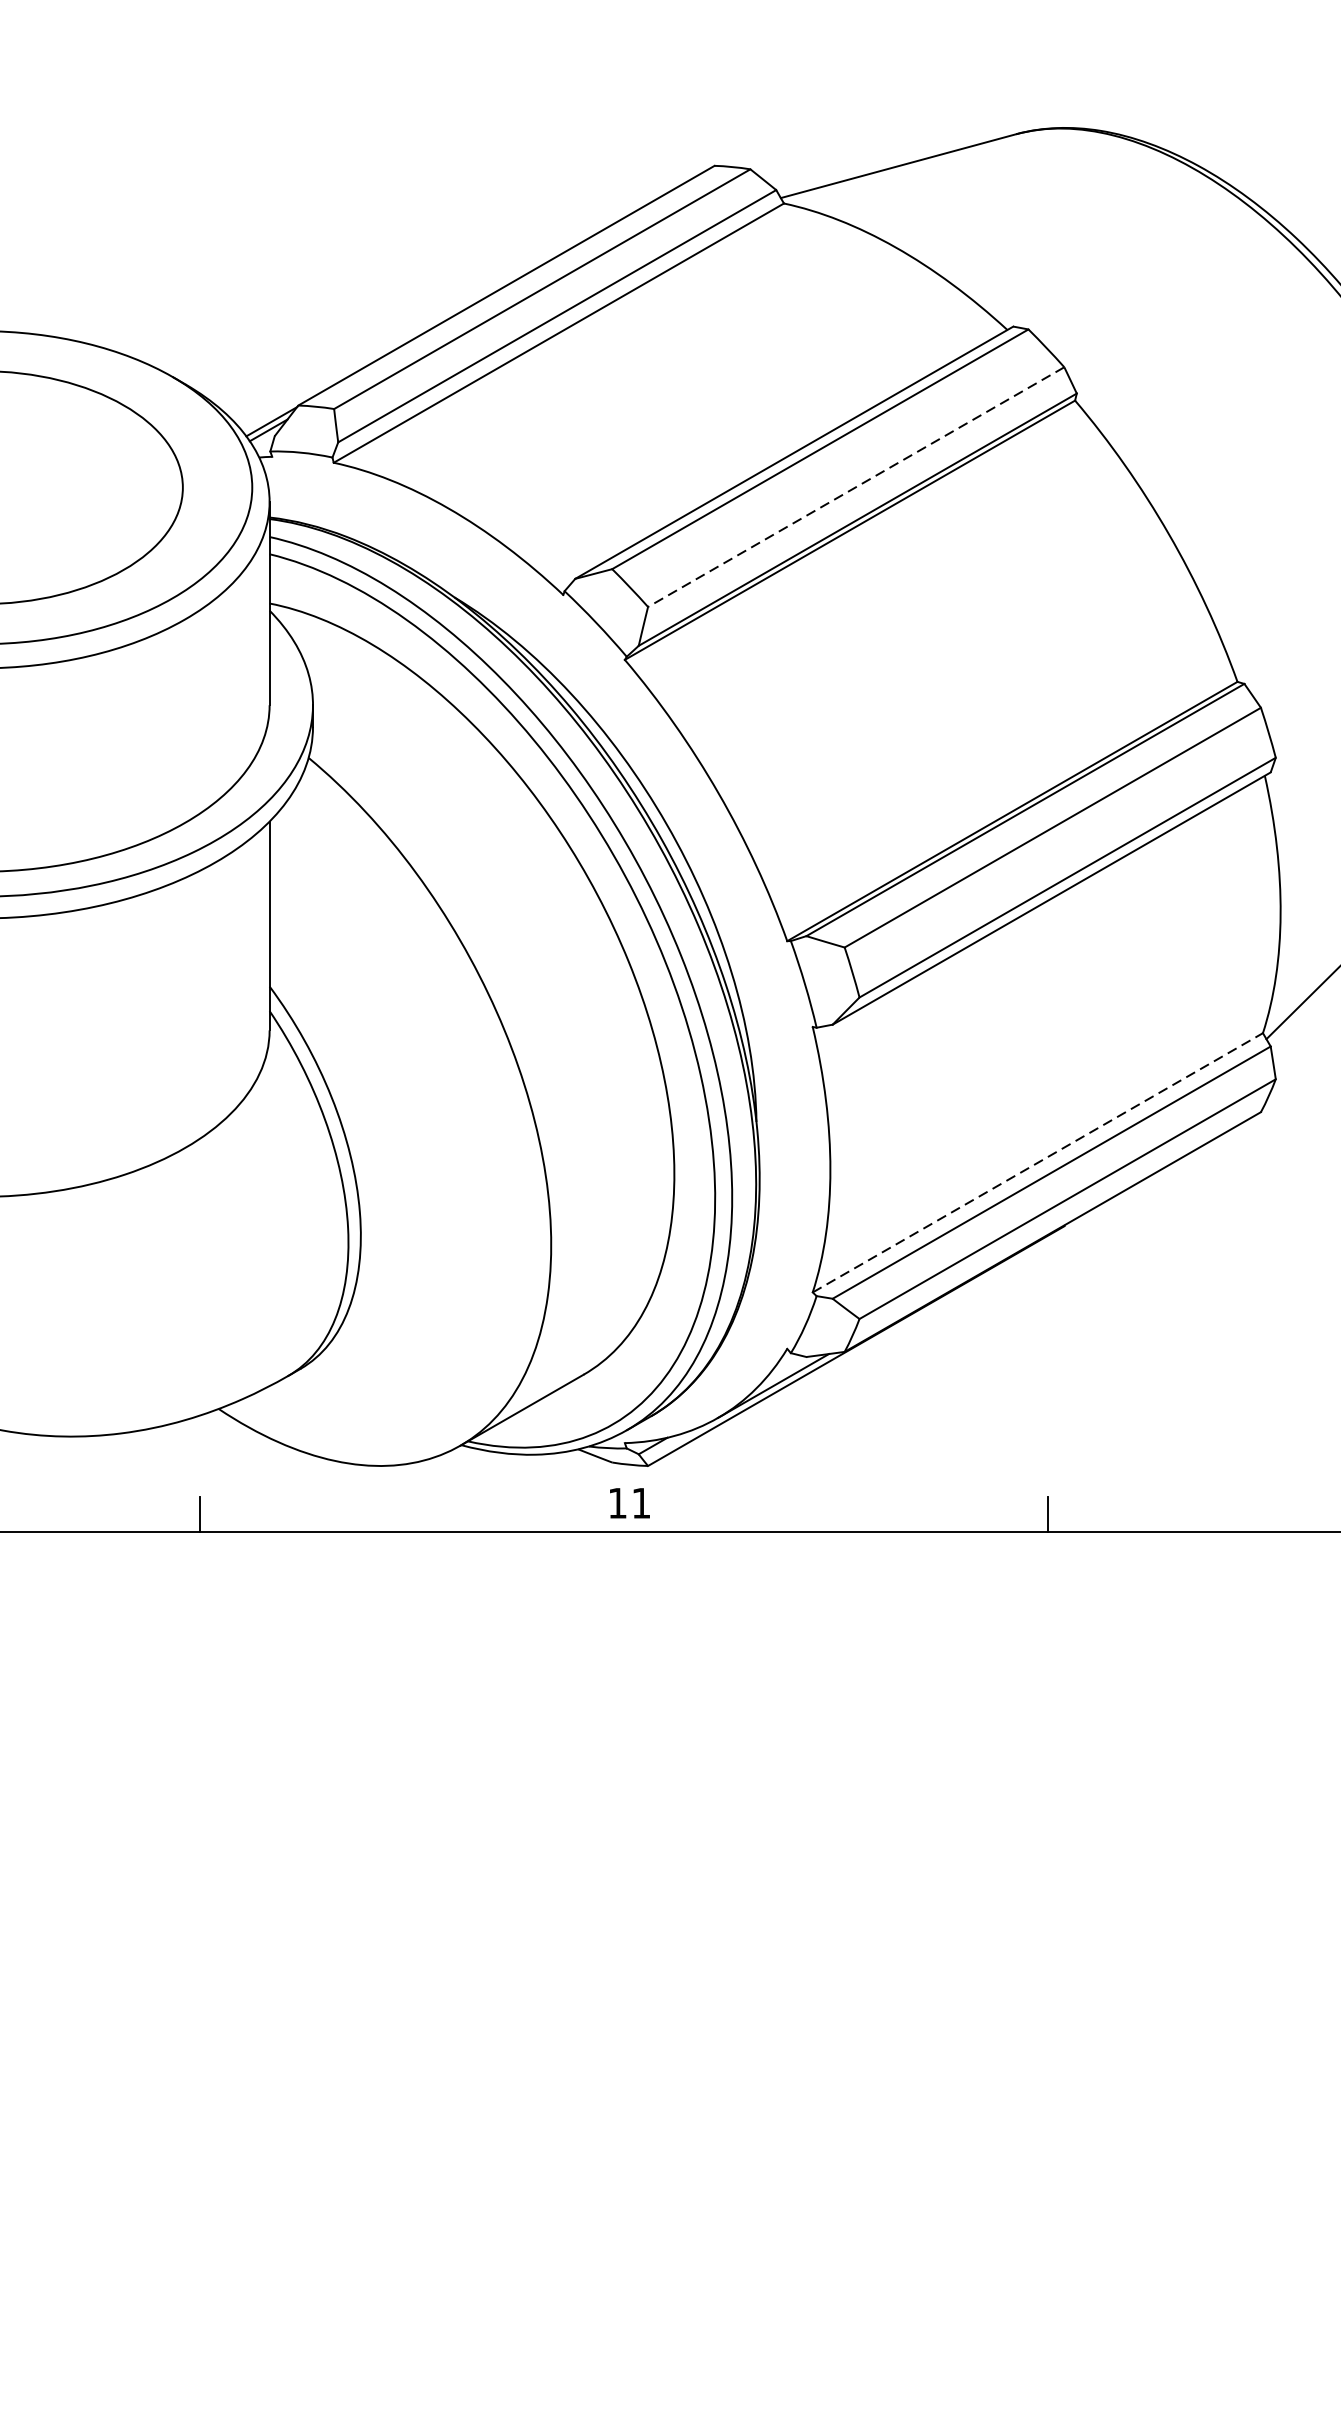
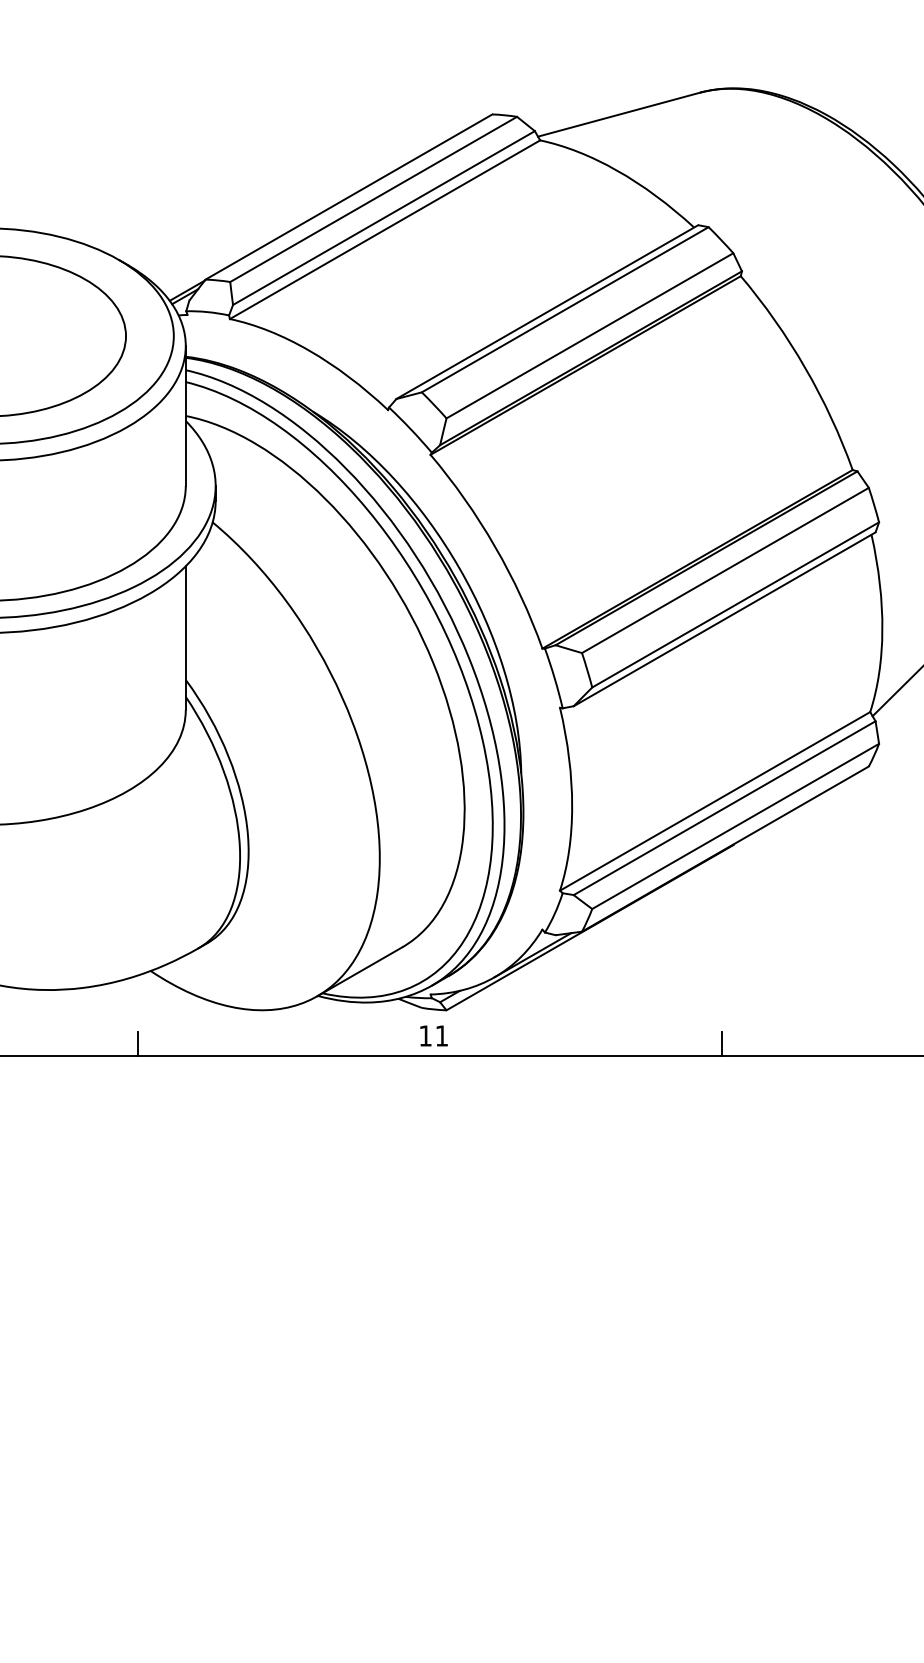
line: (855, 488) -> (589, 336), dashed -> solid
line: (1038, 1162) -> (715, 801), dashed -> solid

